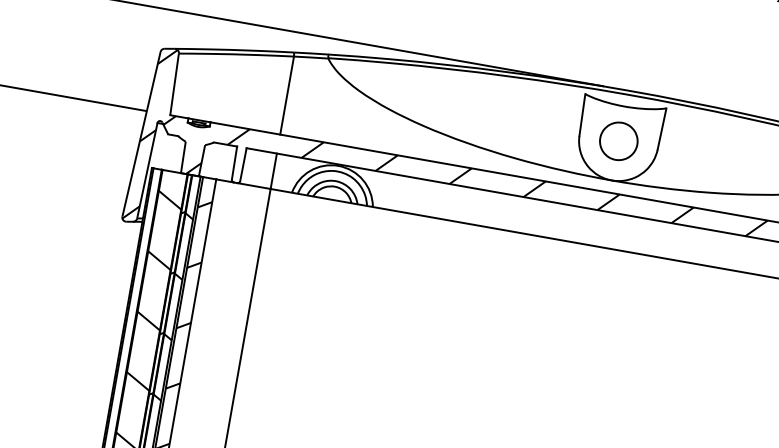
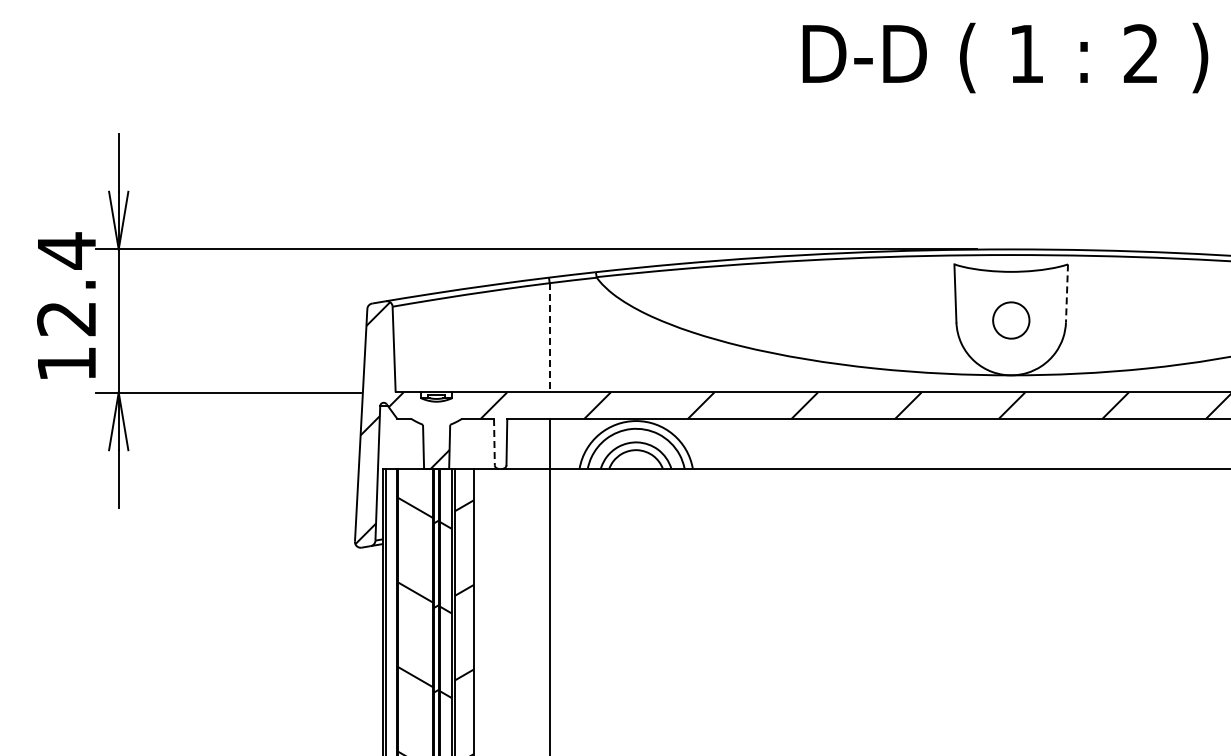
line: (287, 95) -> (549, 337), solid -> dashed
line: (661, 128) -> (1066, 293), solid -> dashed
part: (619, 141) -> (1011, 320), size x0.7
line: (234, 163) -> (494, 442), solid -> dashed

